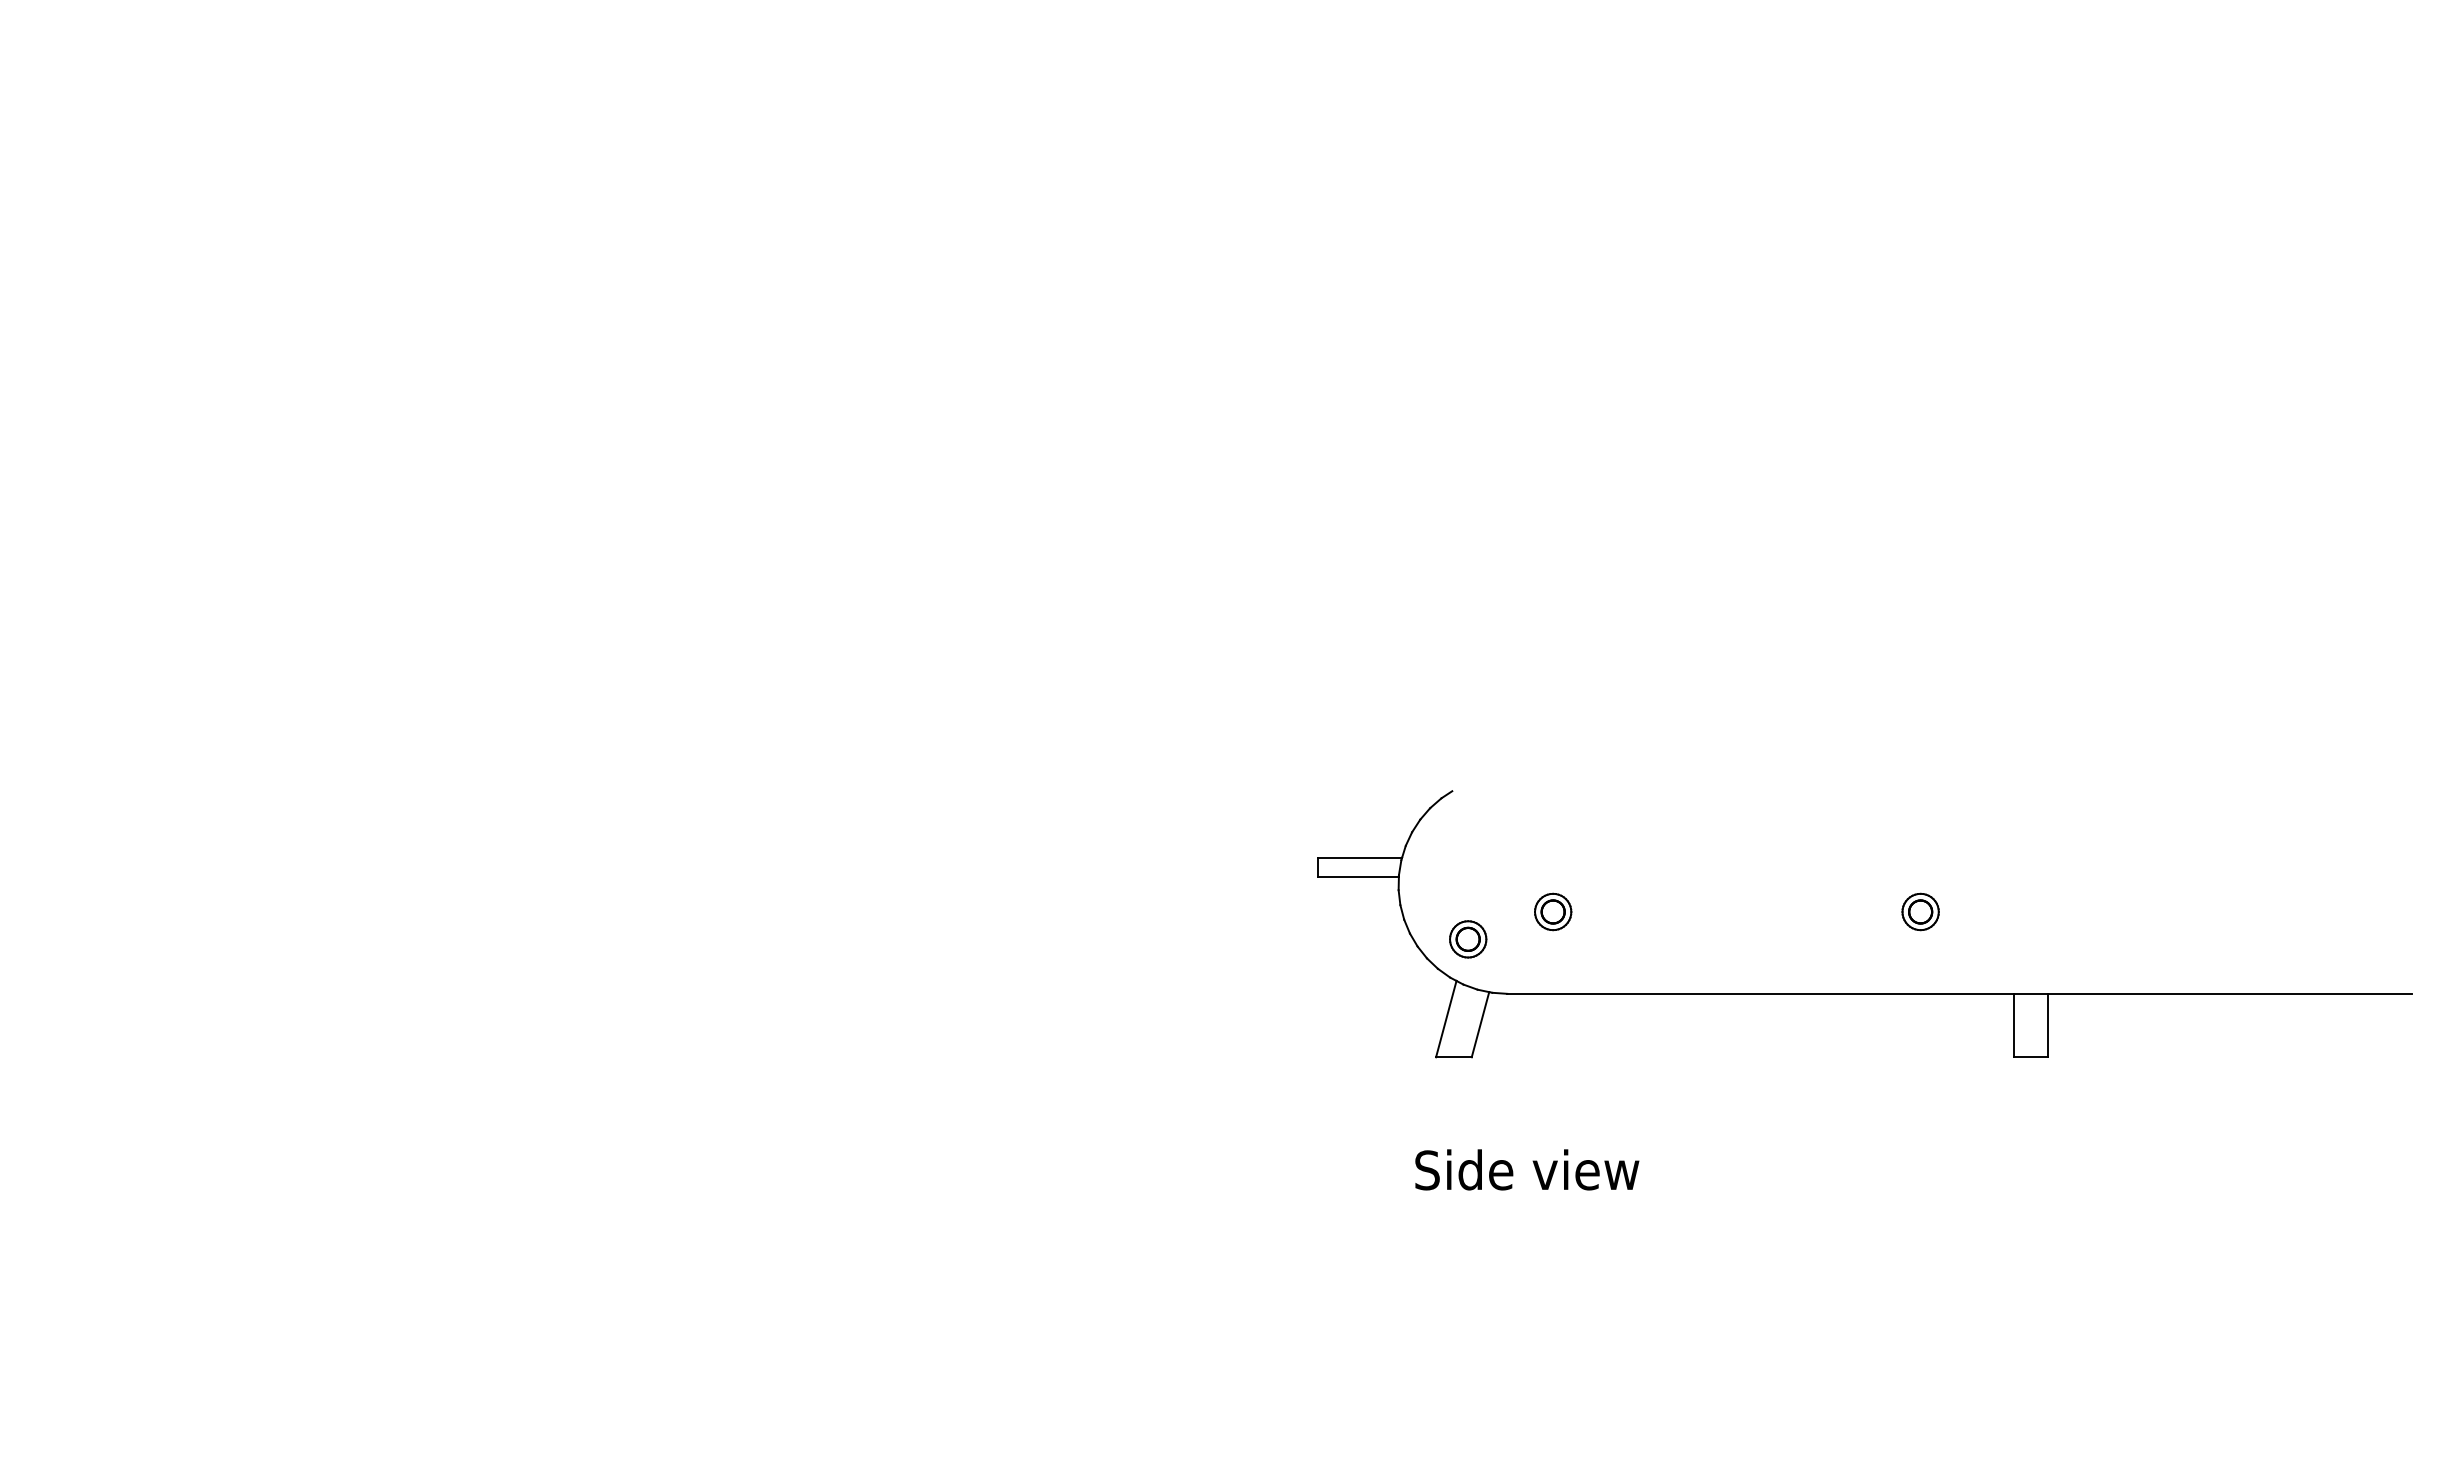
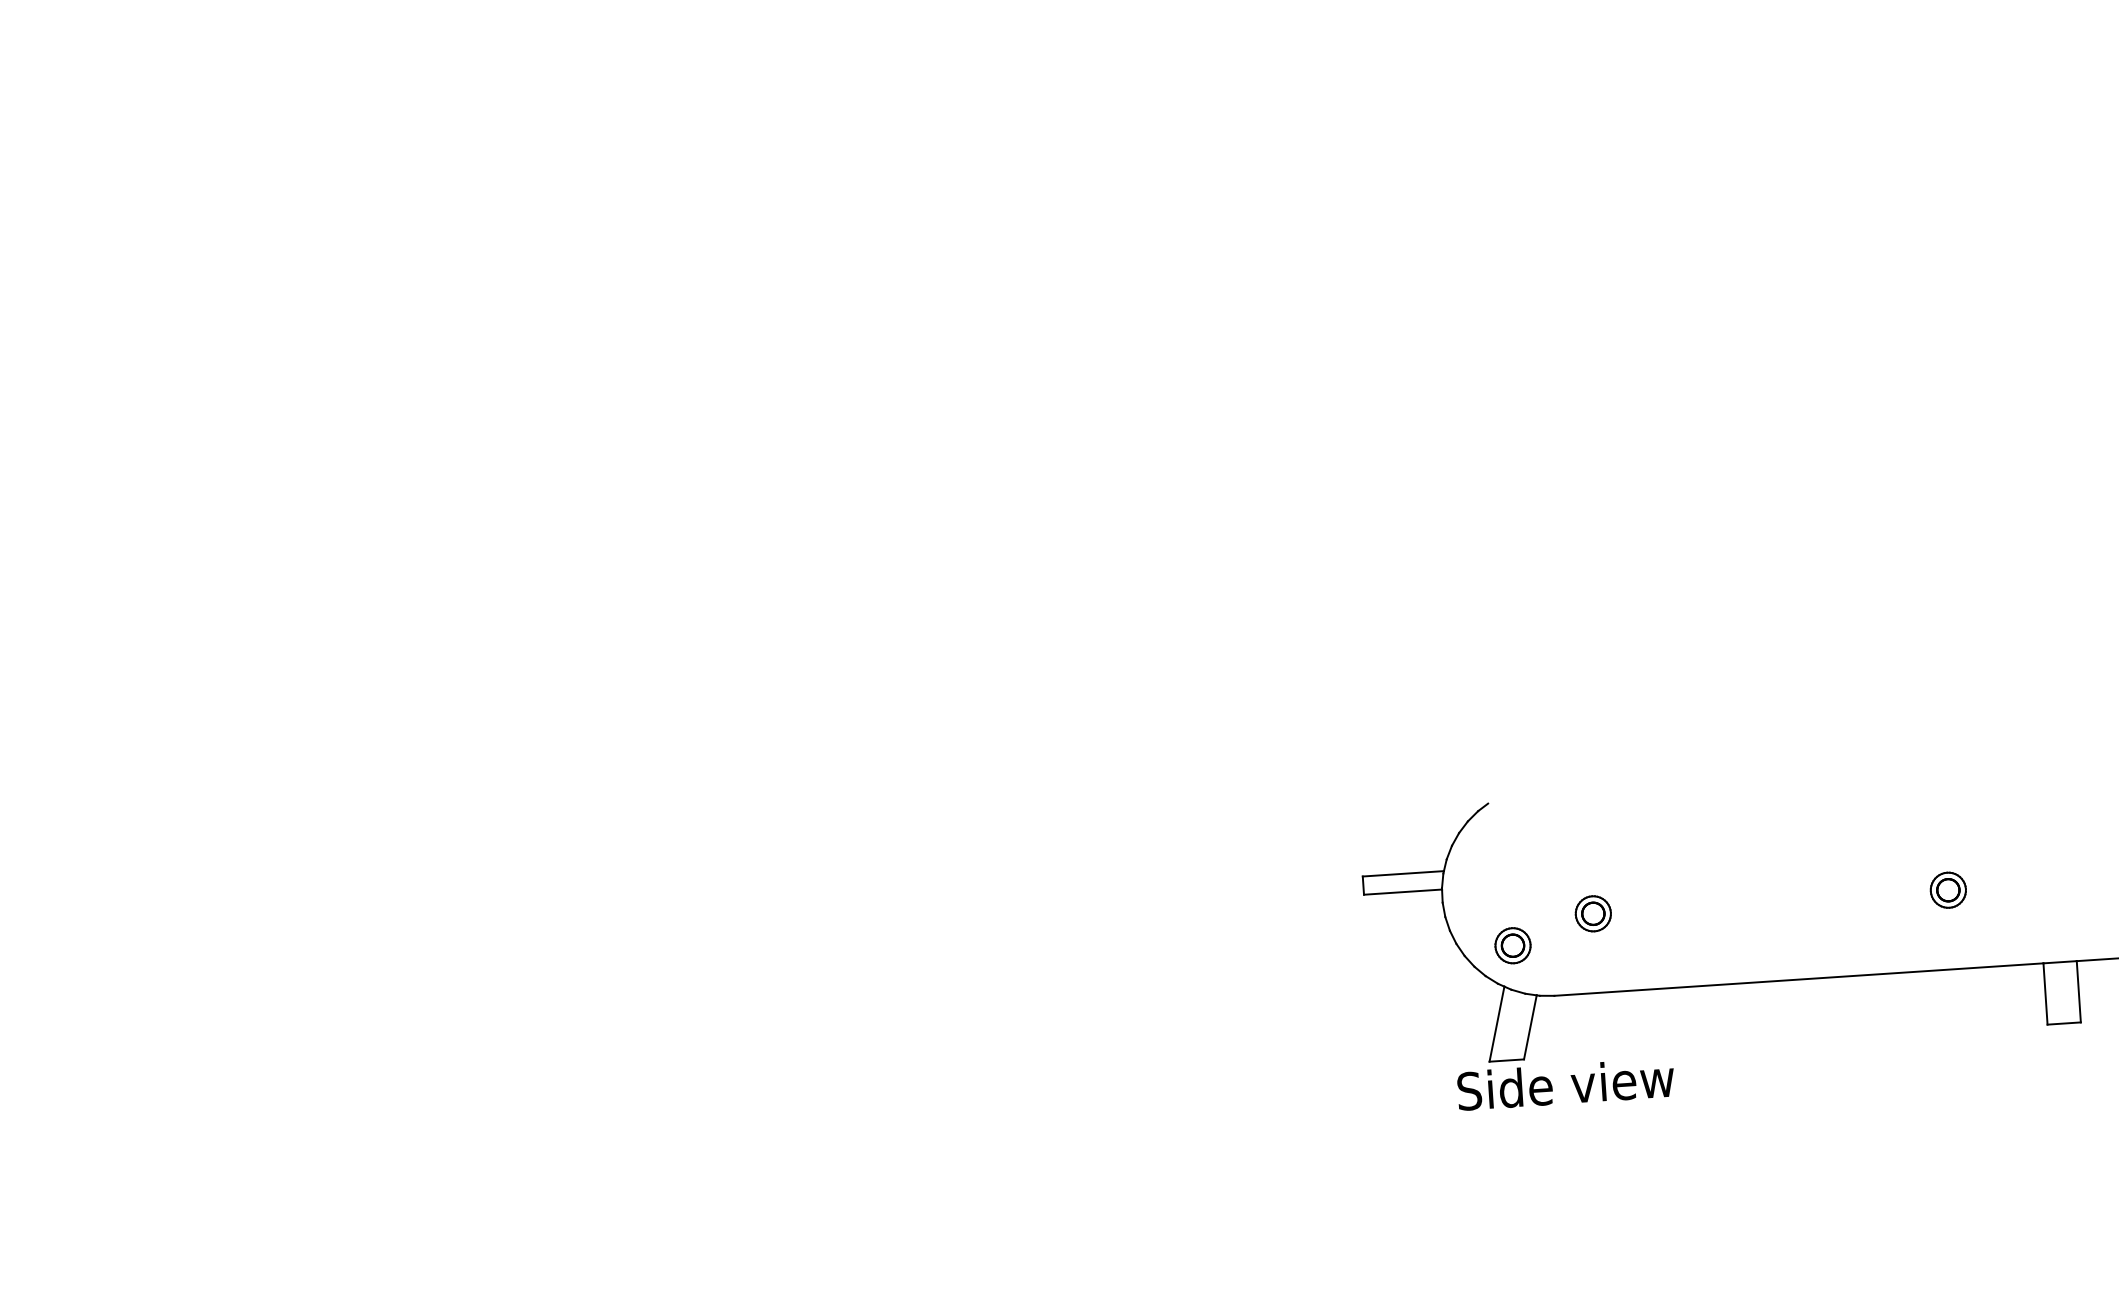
text: (1527, 1169) -> (1566, 1083), moved

